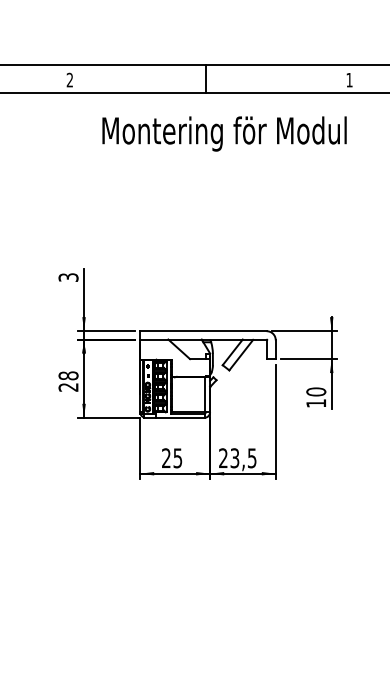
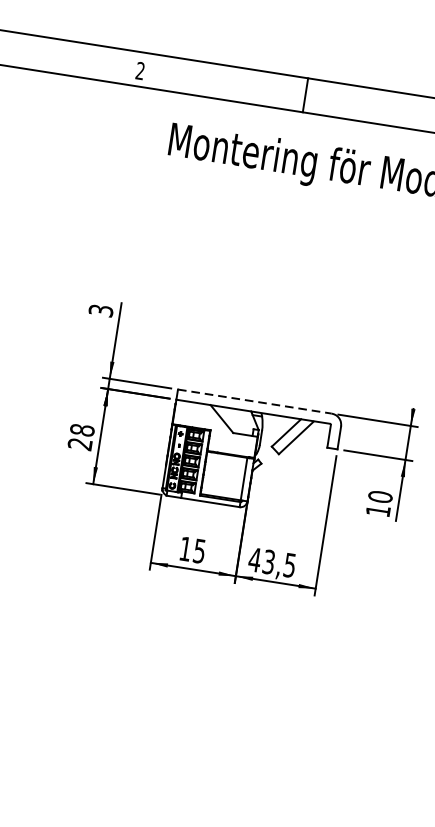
line: (203, 331) -> (254, 402), solid -> dashed
text: (166, 457) -> (185, 548), 25 -> 15
text: (223, 457) -> (255, 558), 23,5 -> 43,5

